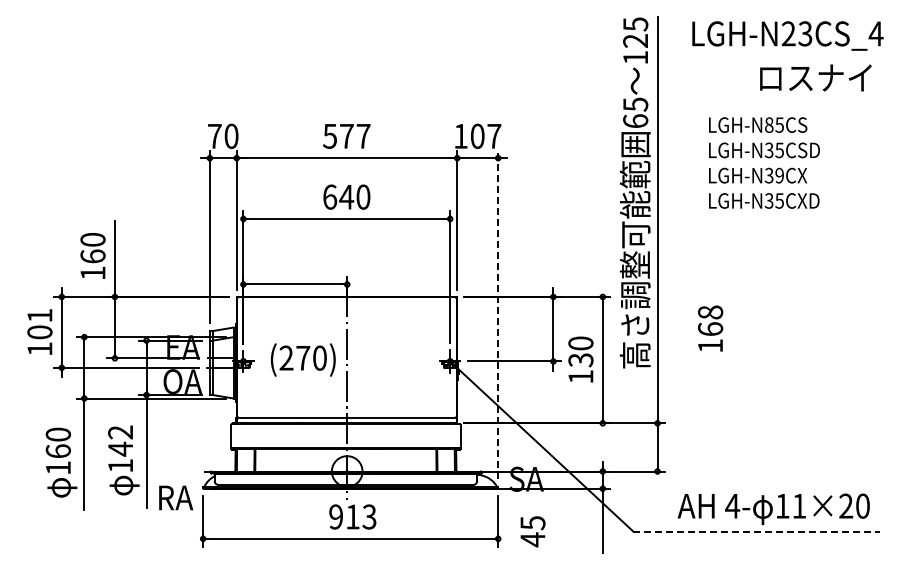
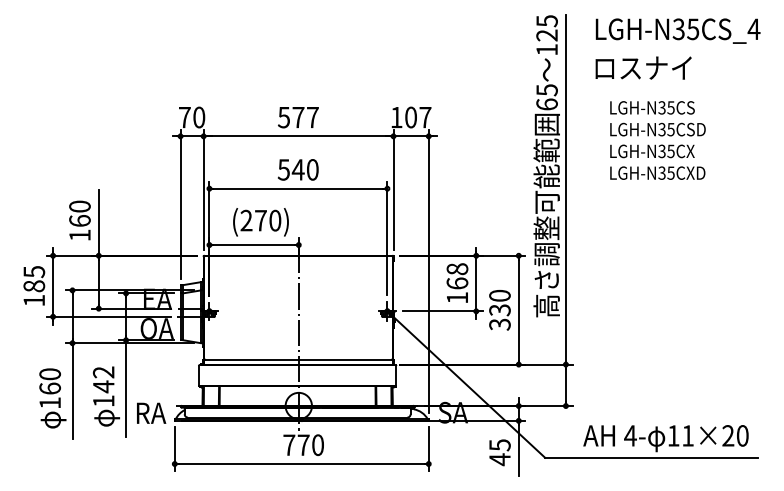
text: (796, 33) -> (685, 29), LGH-N23CS_4 -> LGH-N35CS_4
text: (815, 77) -> (643, 67), moved
text: (769, 124) -> (662, 107), LGH-N85CS -> LGH-N35CS
text: (779, 175) -> (670, 151), LGH-N39CX -> LGH-N35CX
text: (329, 196) -> (283, 169), 640 -> 540
line: (498, 314) -> (429, 270), dashed -> solid
text: (39, 324) -> (33, 279), 101 -> 185
text: (710, 328) -> (457, 282), moved
text: (302, 359) -> (260, 221), moved
text: (580, 377) -> (499, 325), 130 -> 330
text: (176, 497) -> (151, 412), moved
text: (352, 516) -> (303, 444), 913 -> 770
text: (532, 531) -> (499, 452), moved
line: (757, 531) -> (651, 457), dashed -> solid

